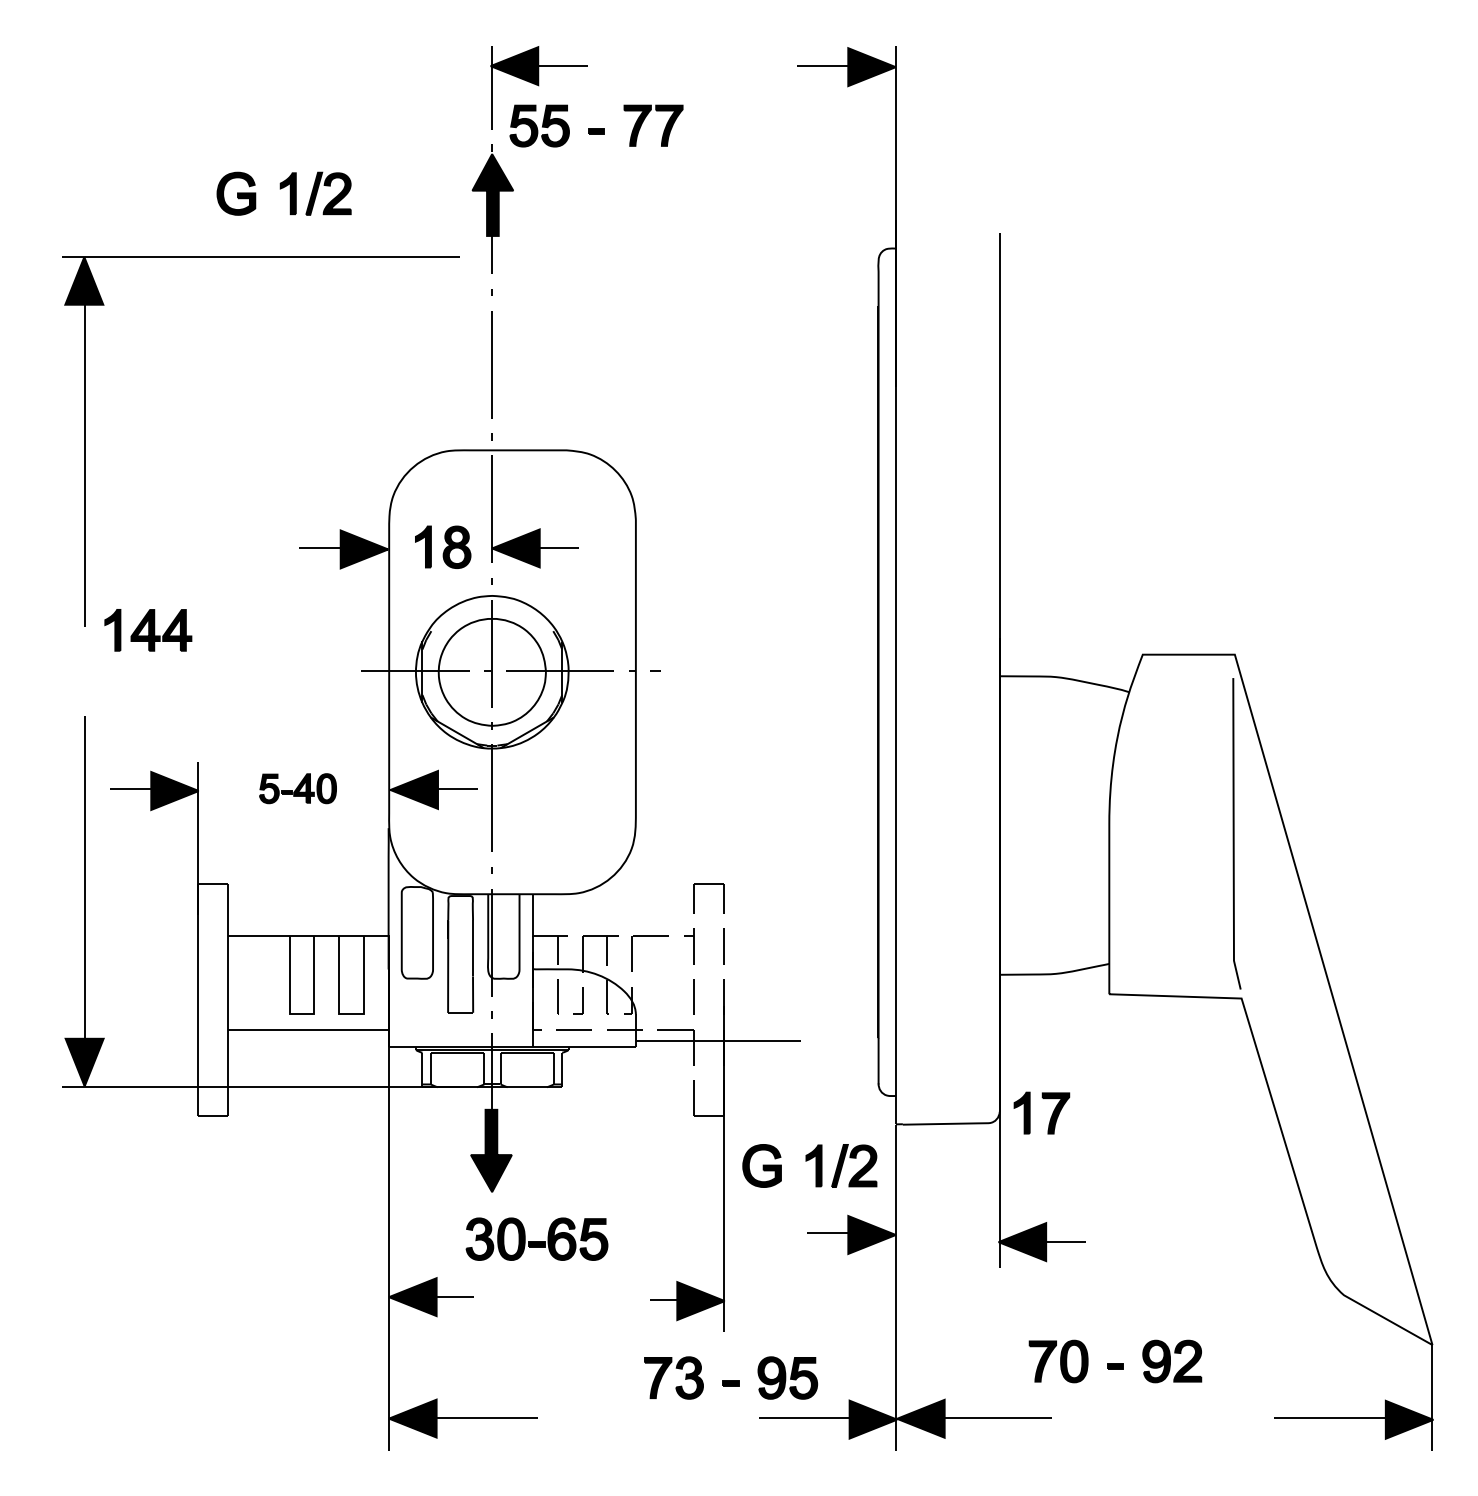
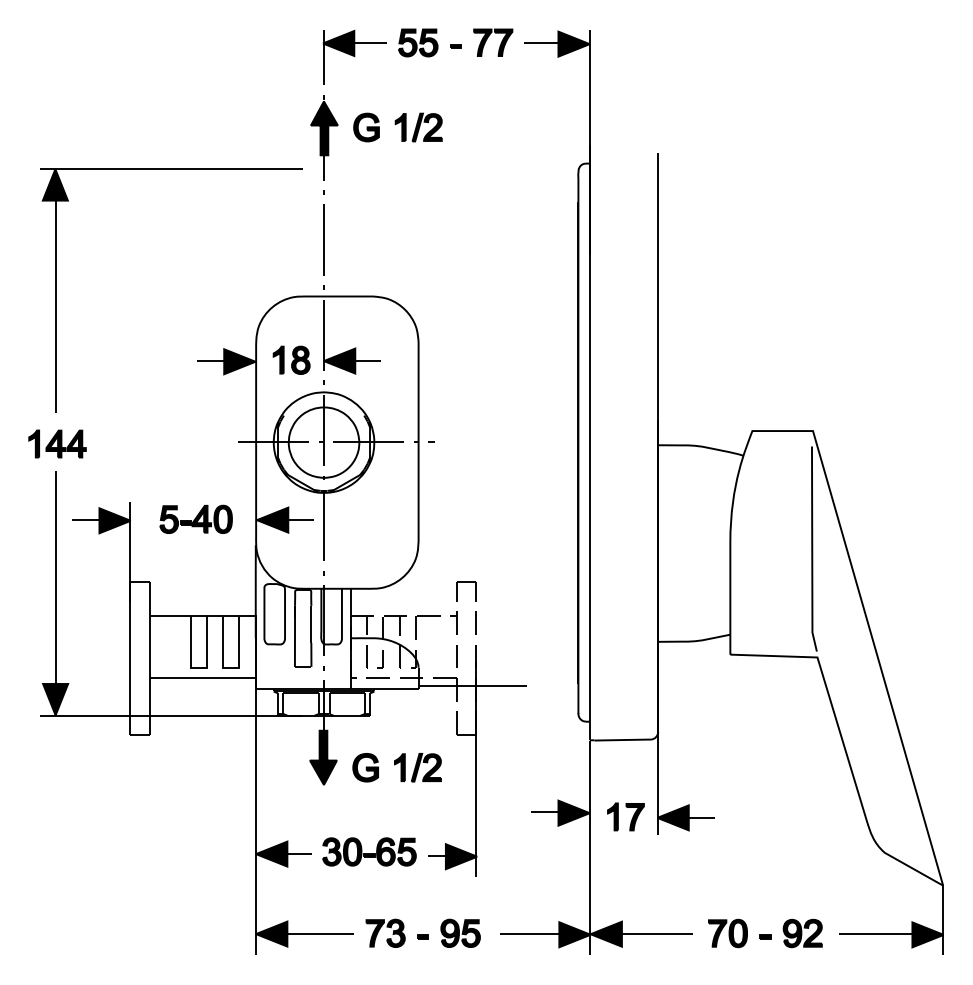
part: (596, 125) -> (455, 42), moved
part: (283, 193) -> (397, 127), moved
part: (148, 629) -> (57, 443), moved
part: (297, 787) -> (195, 518), size x1.43
part: (1050, 1117) -> (631, 819), moved
part: (808, 1165) -> (396, 767), moved
part: (537, 1238) -> (369, 851), moved
part: (1115, 1361) -> (765, 933), moved
part: (729, 1376) -> (422, 932), moved

